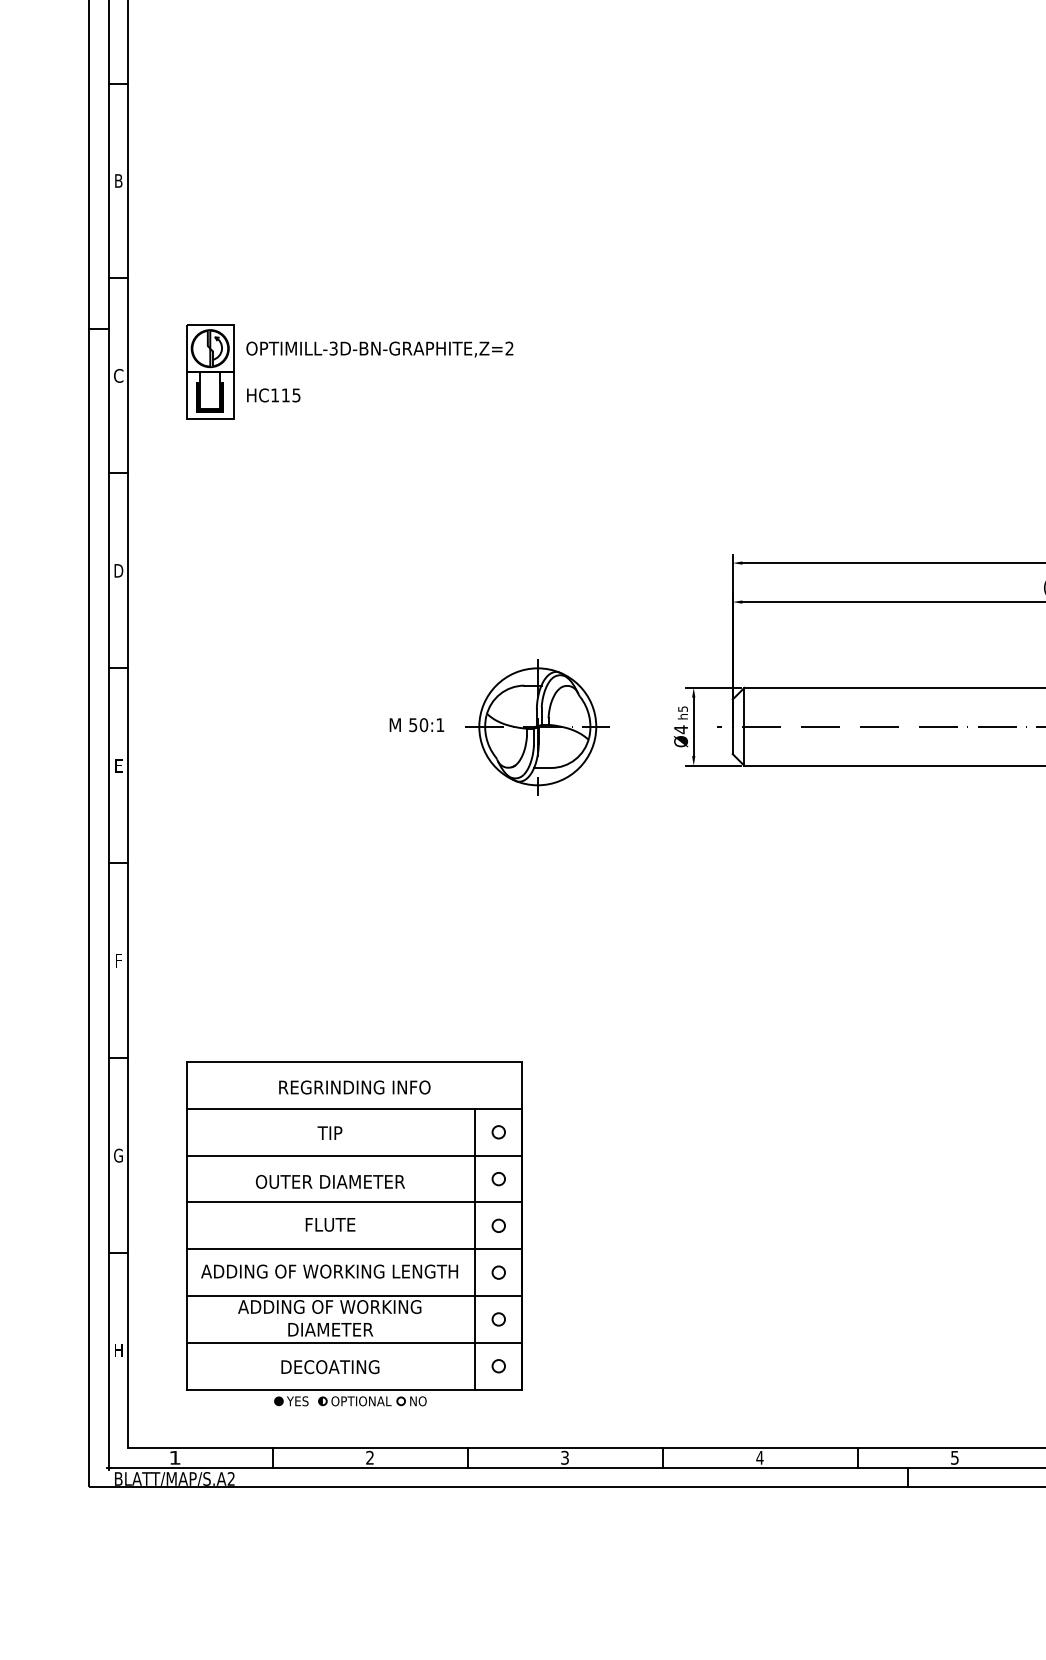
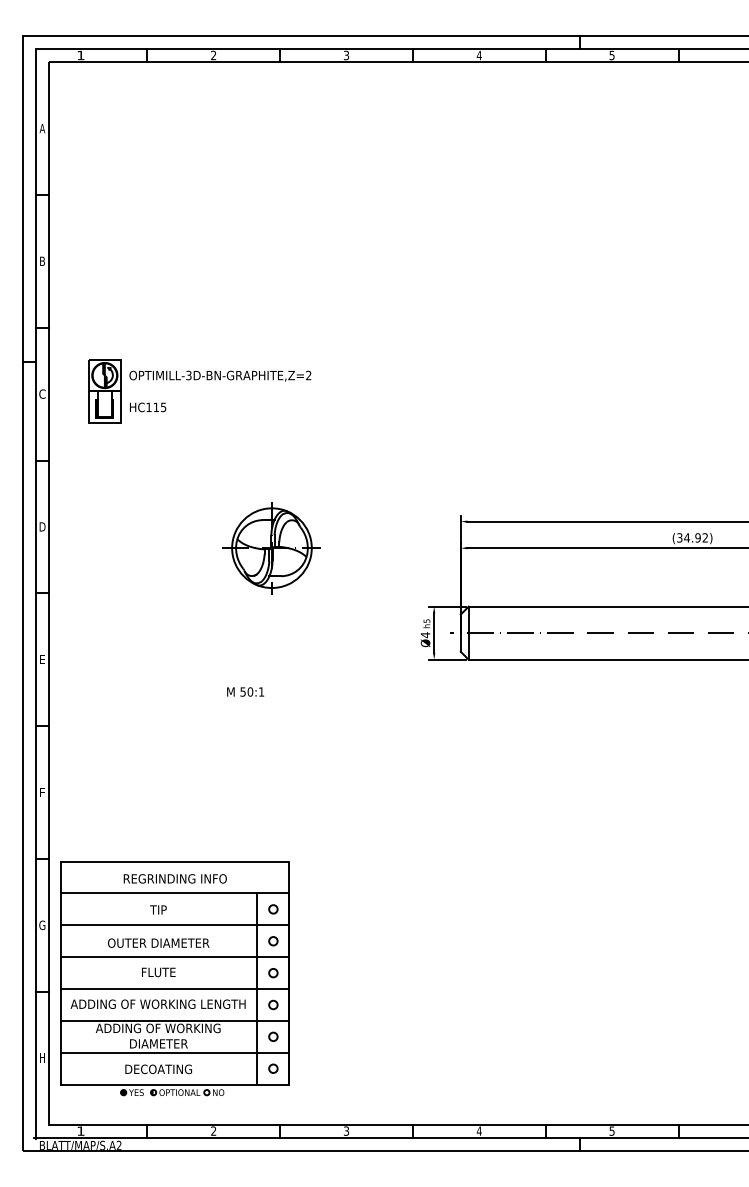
text: (416, 724) -> (245, 691), moved
part: (537, 727) -> (271, 548), moved
part: (353, 1233) -> (174, 978), moved

